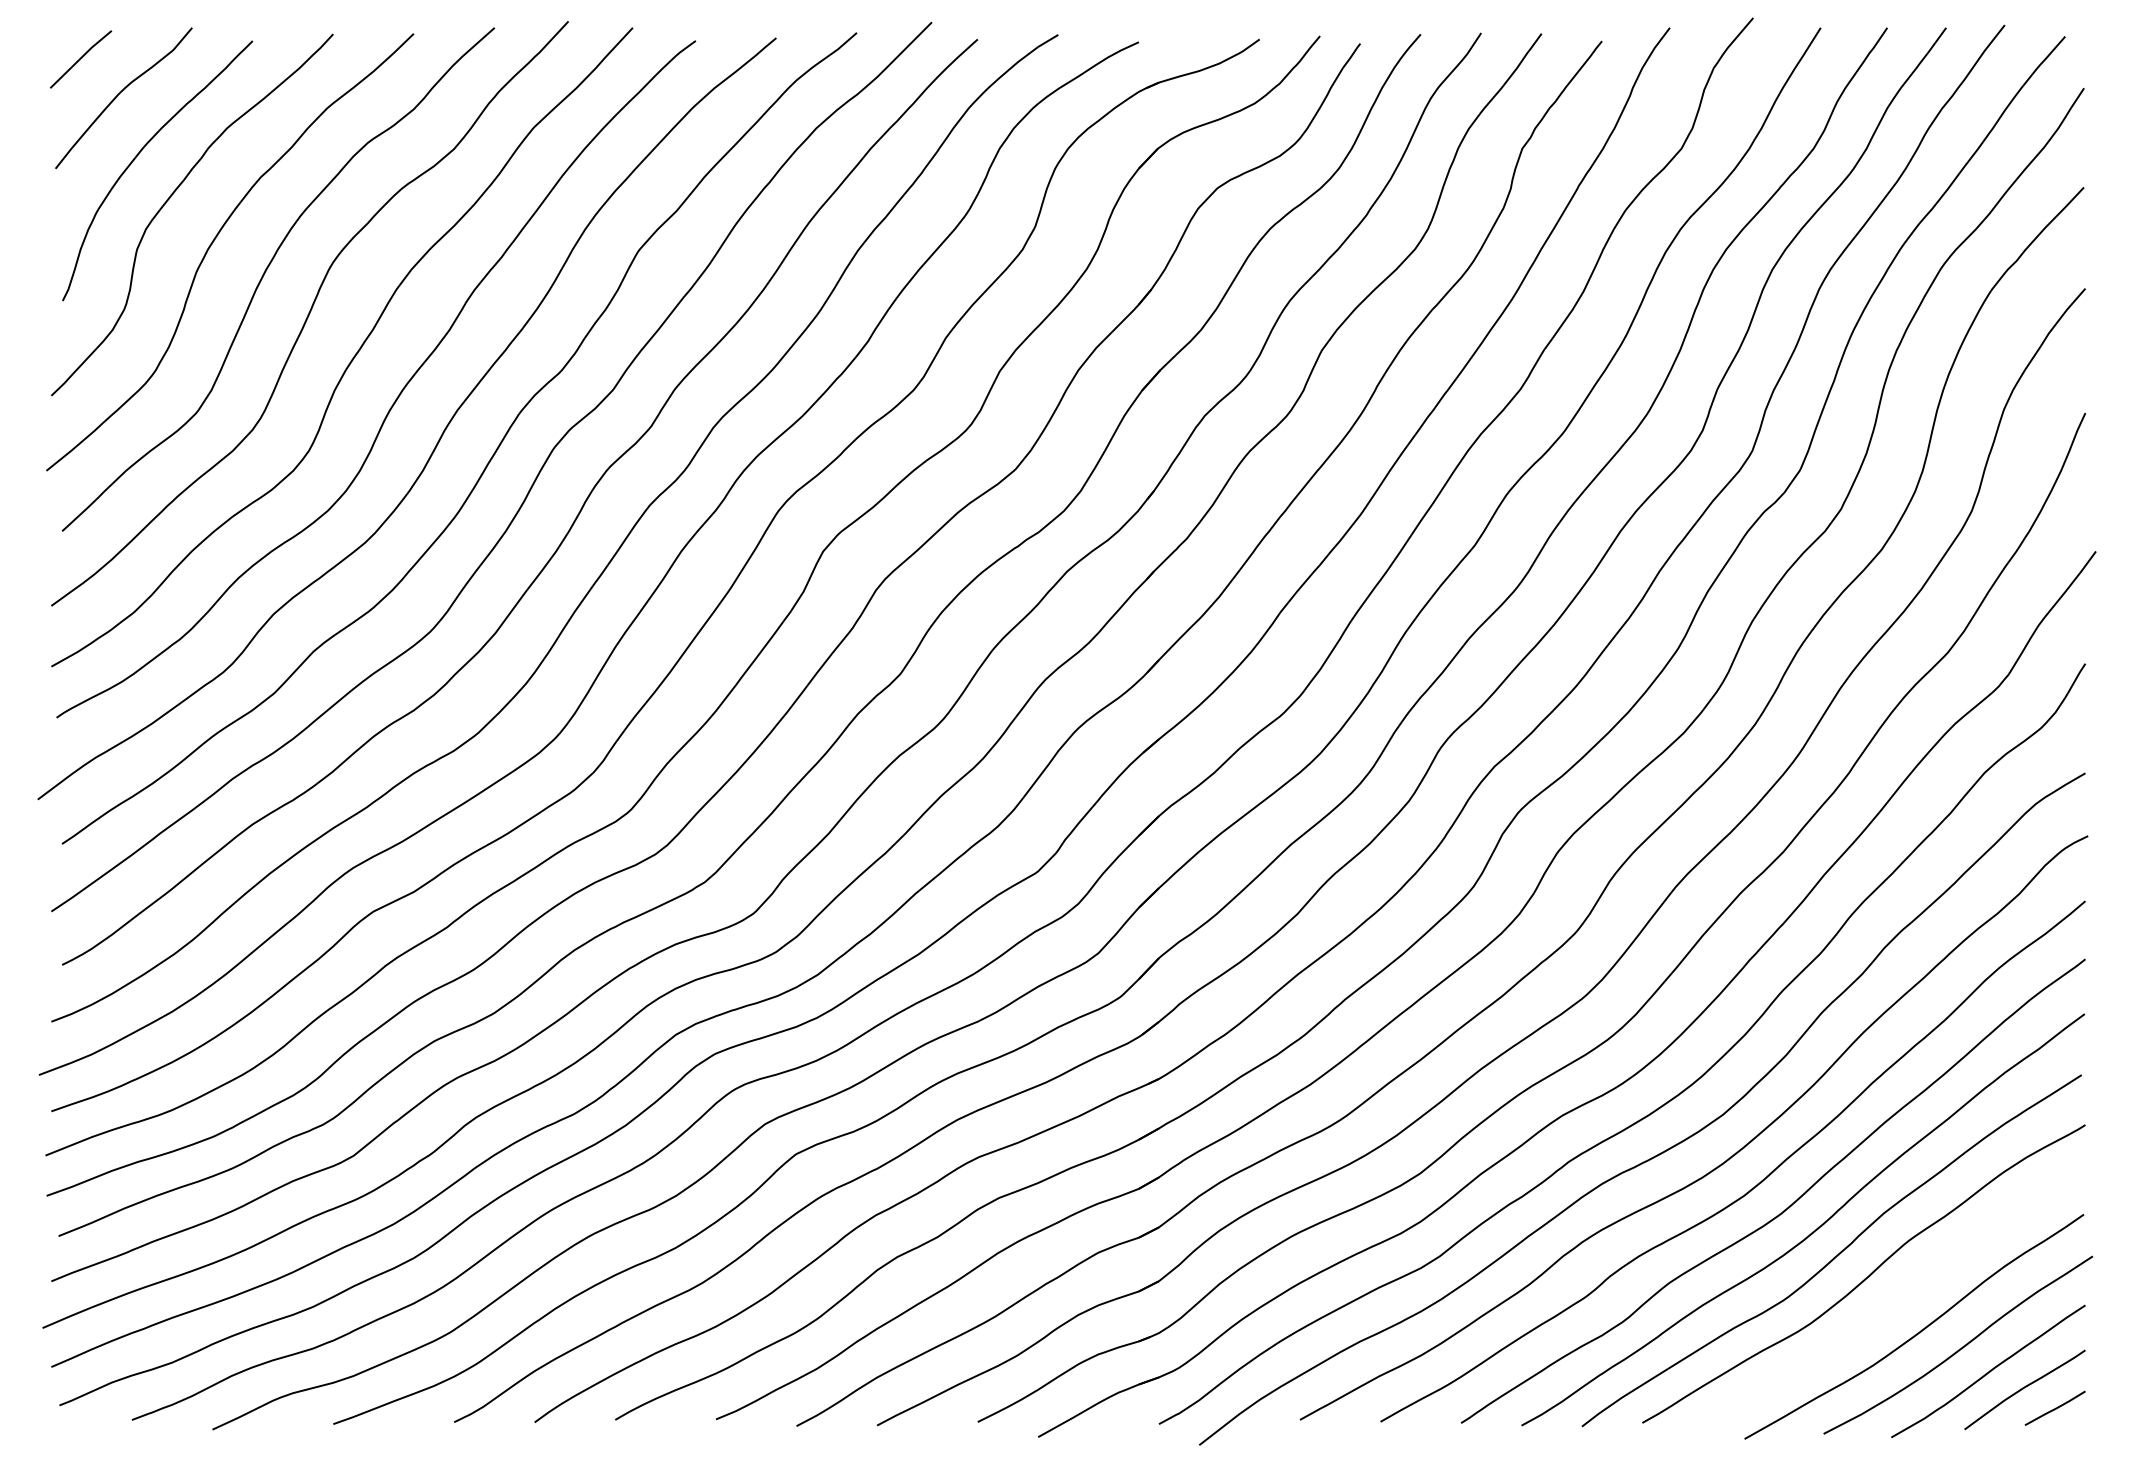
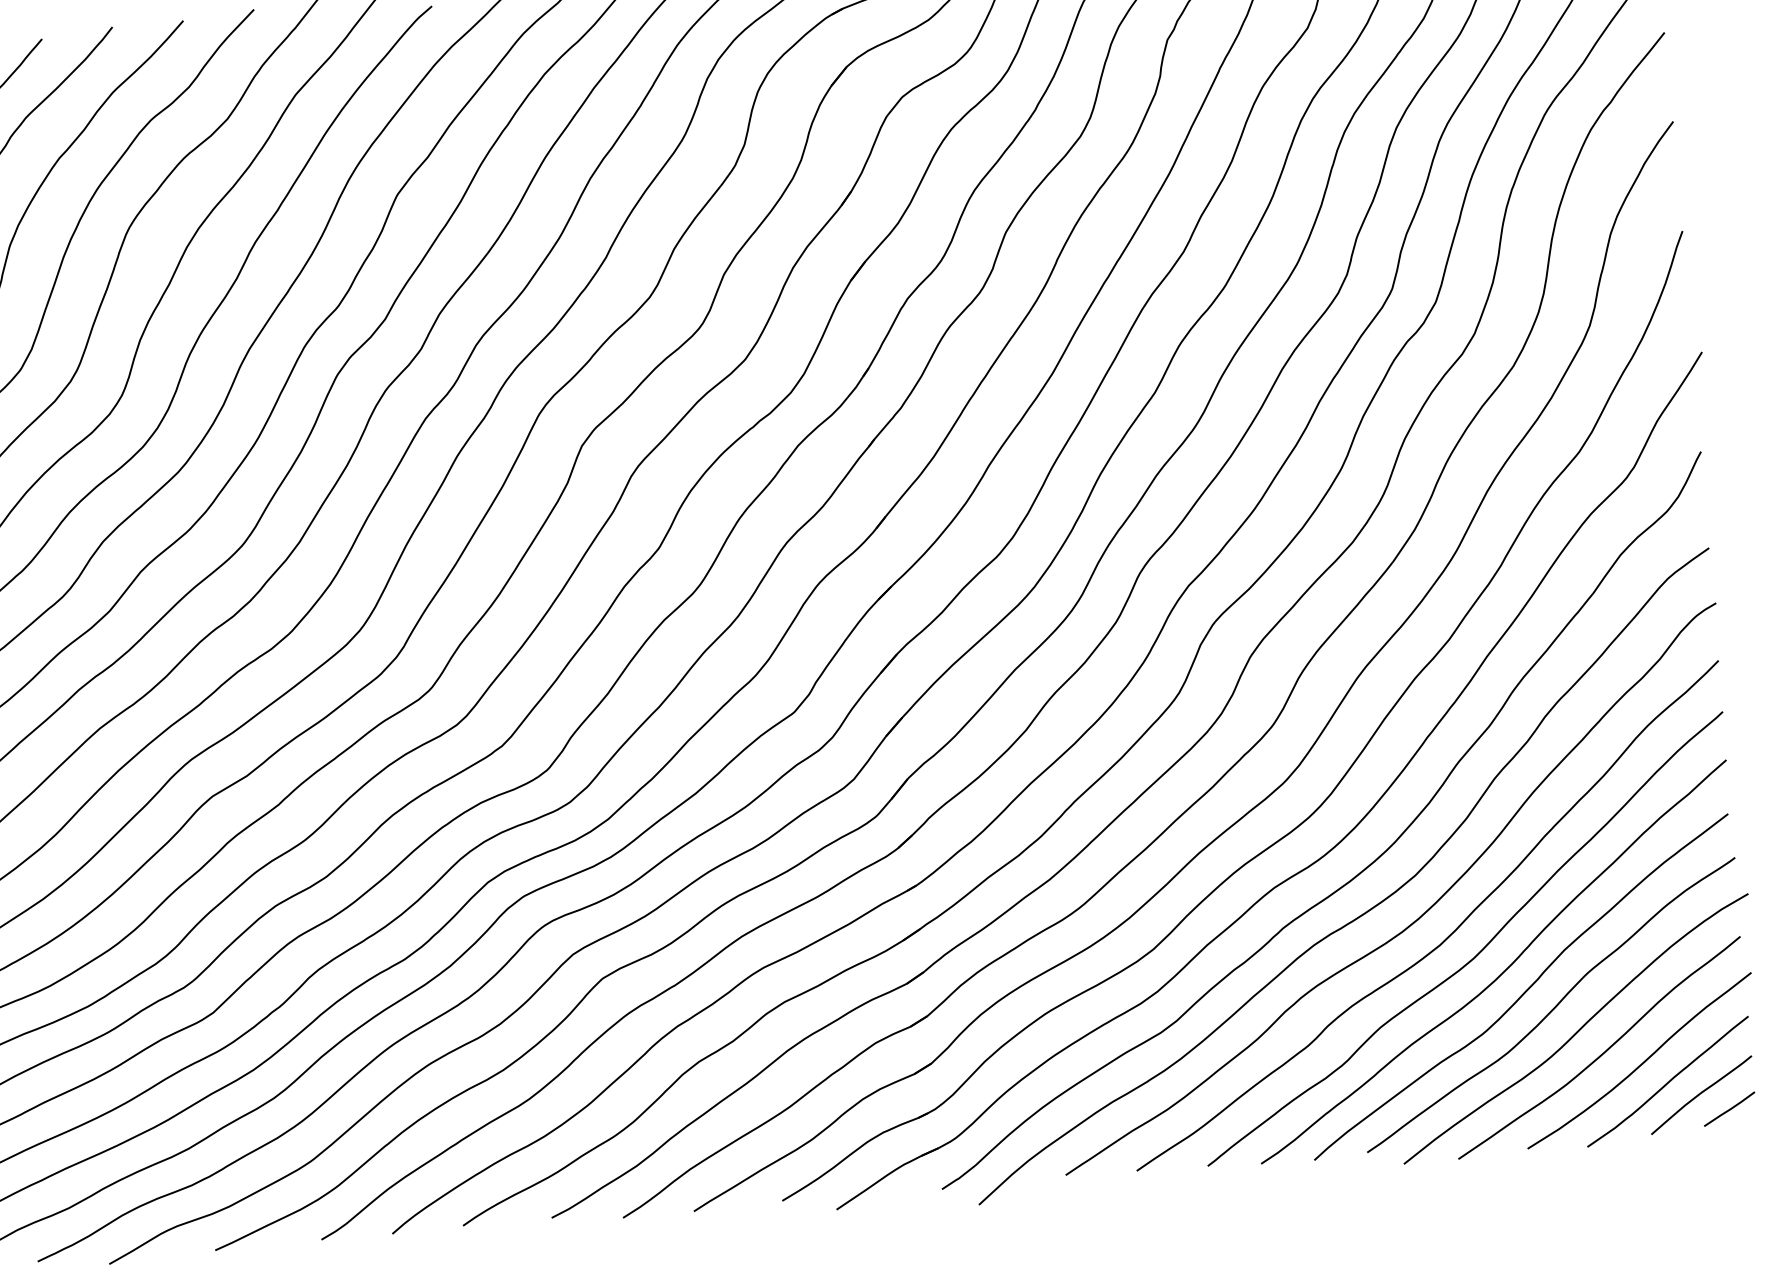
curve: (1890, 1305) -> (1576, 1030), added

